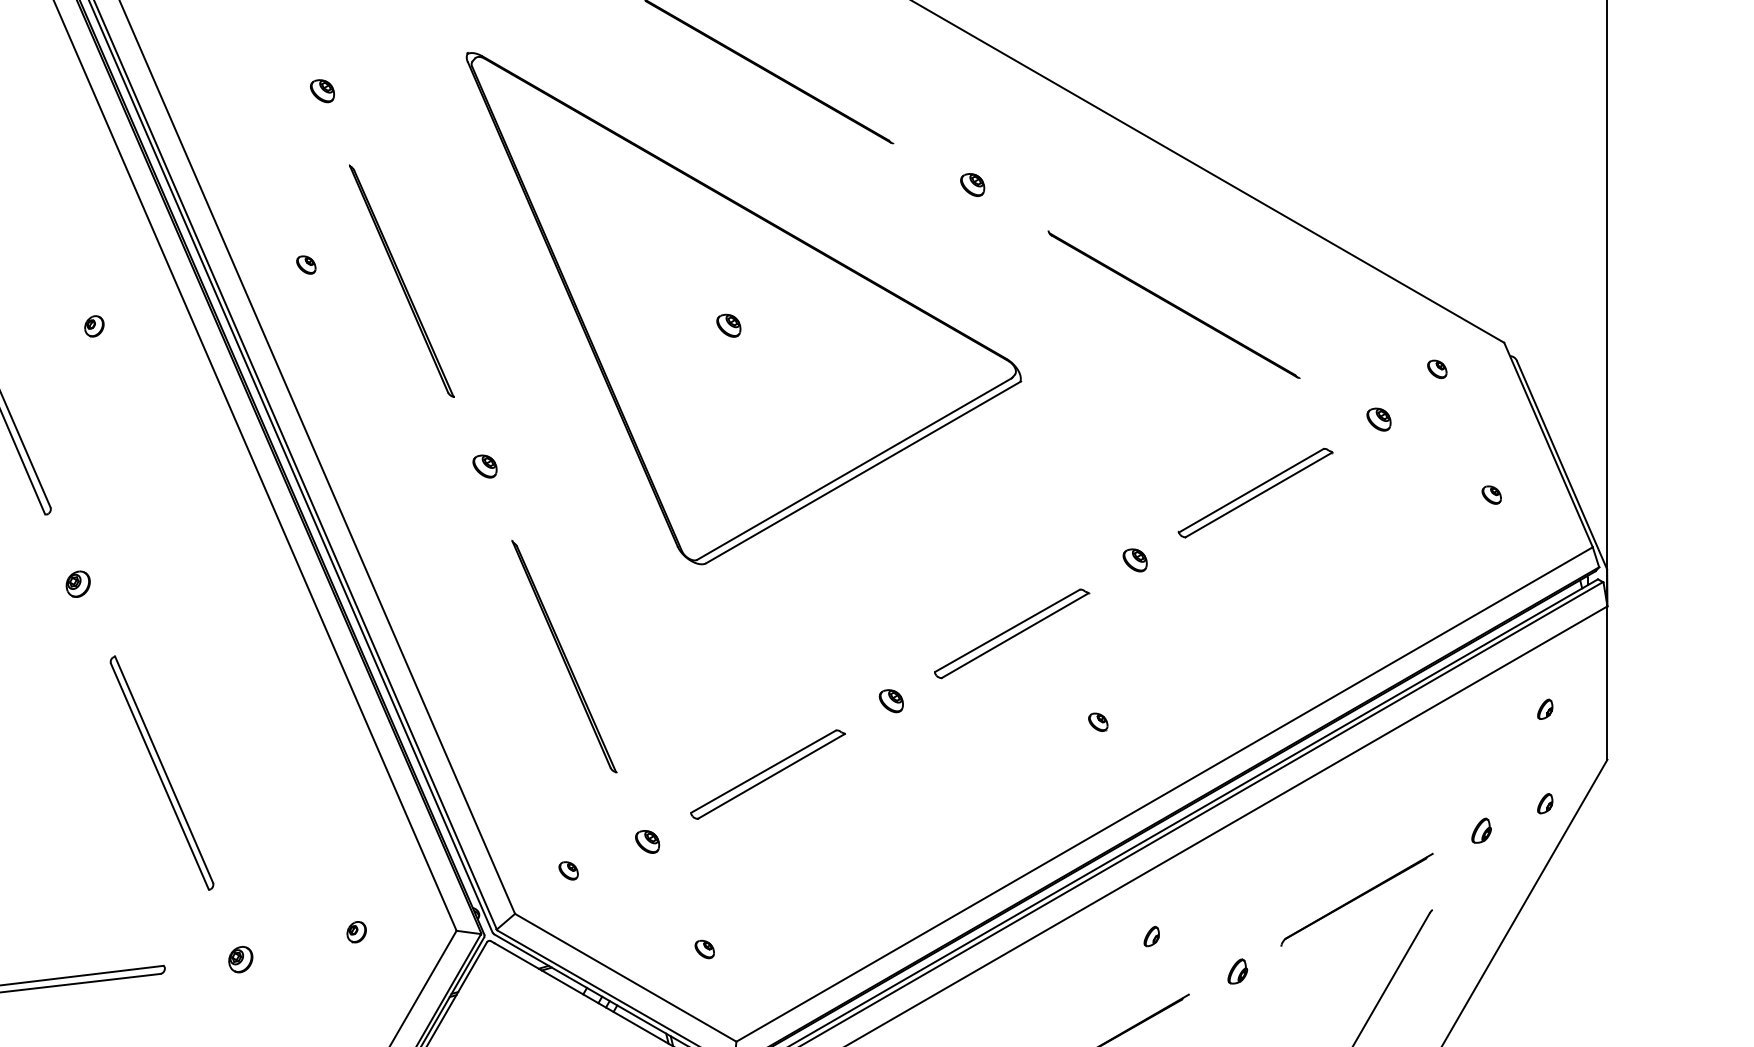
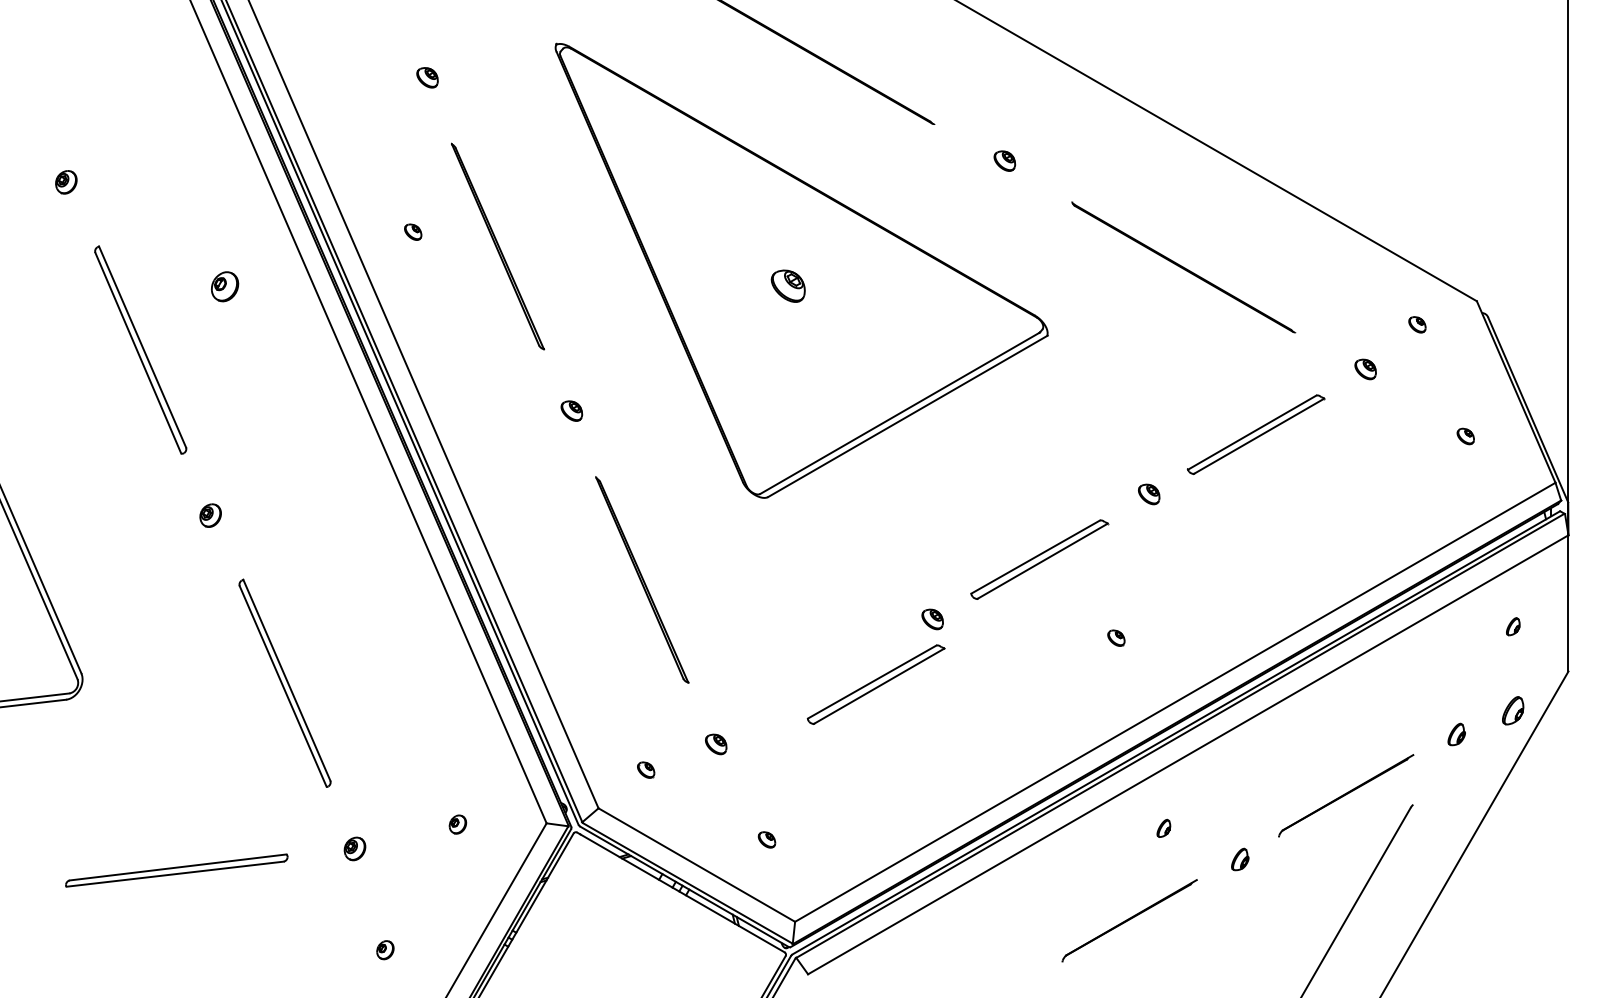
part: (729, 325) -> (788, 285), size x1.6
part: (93, 326) -> (224, 286), size x1.6
part: (767, 774) -> (875, 684), moved
part: (1545, 802) -> (1513, 709), size x1.6

